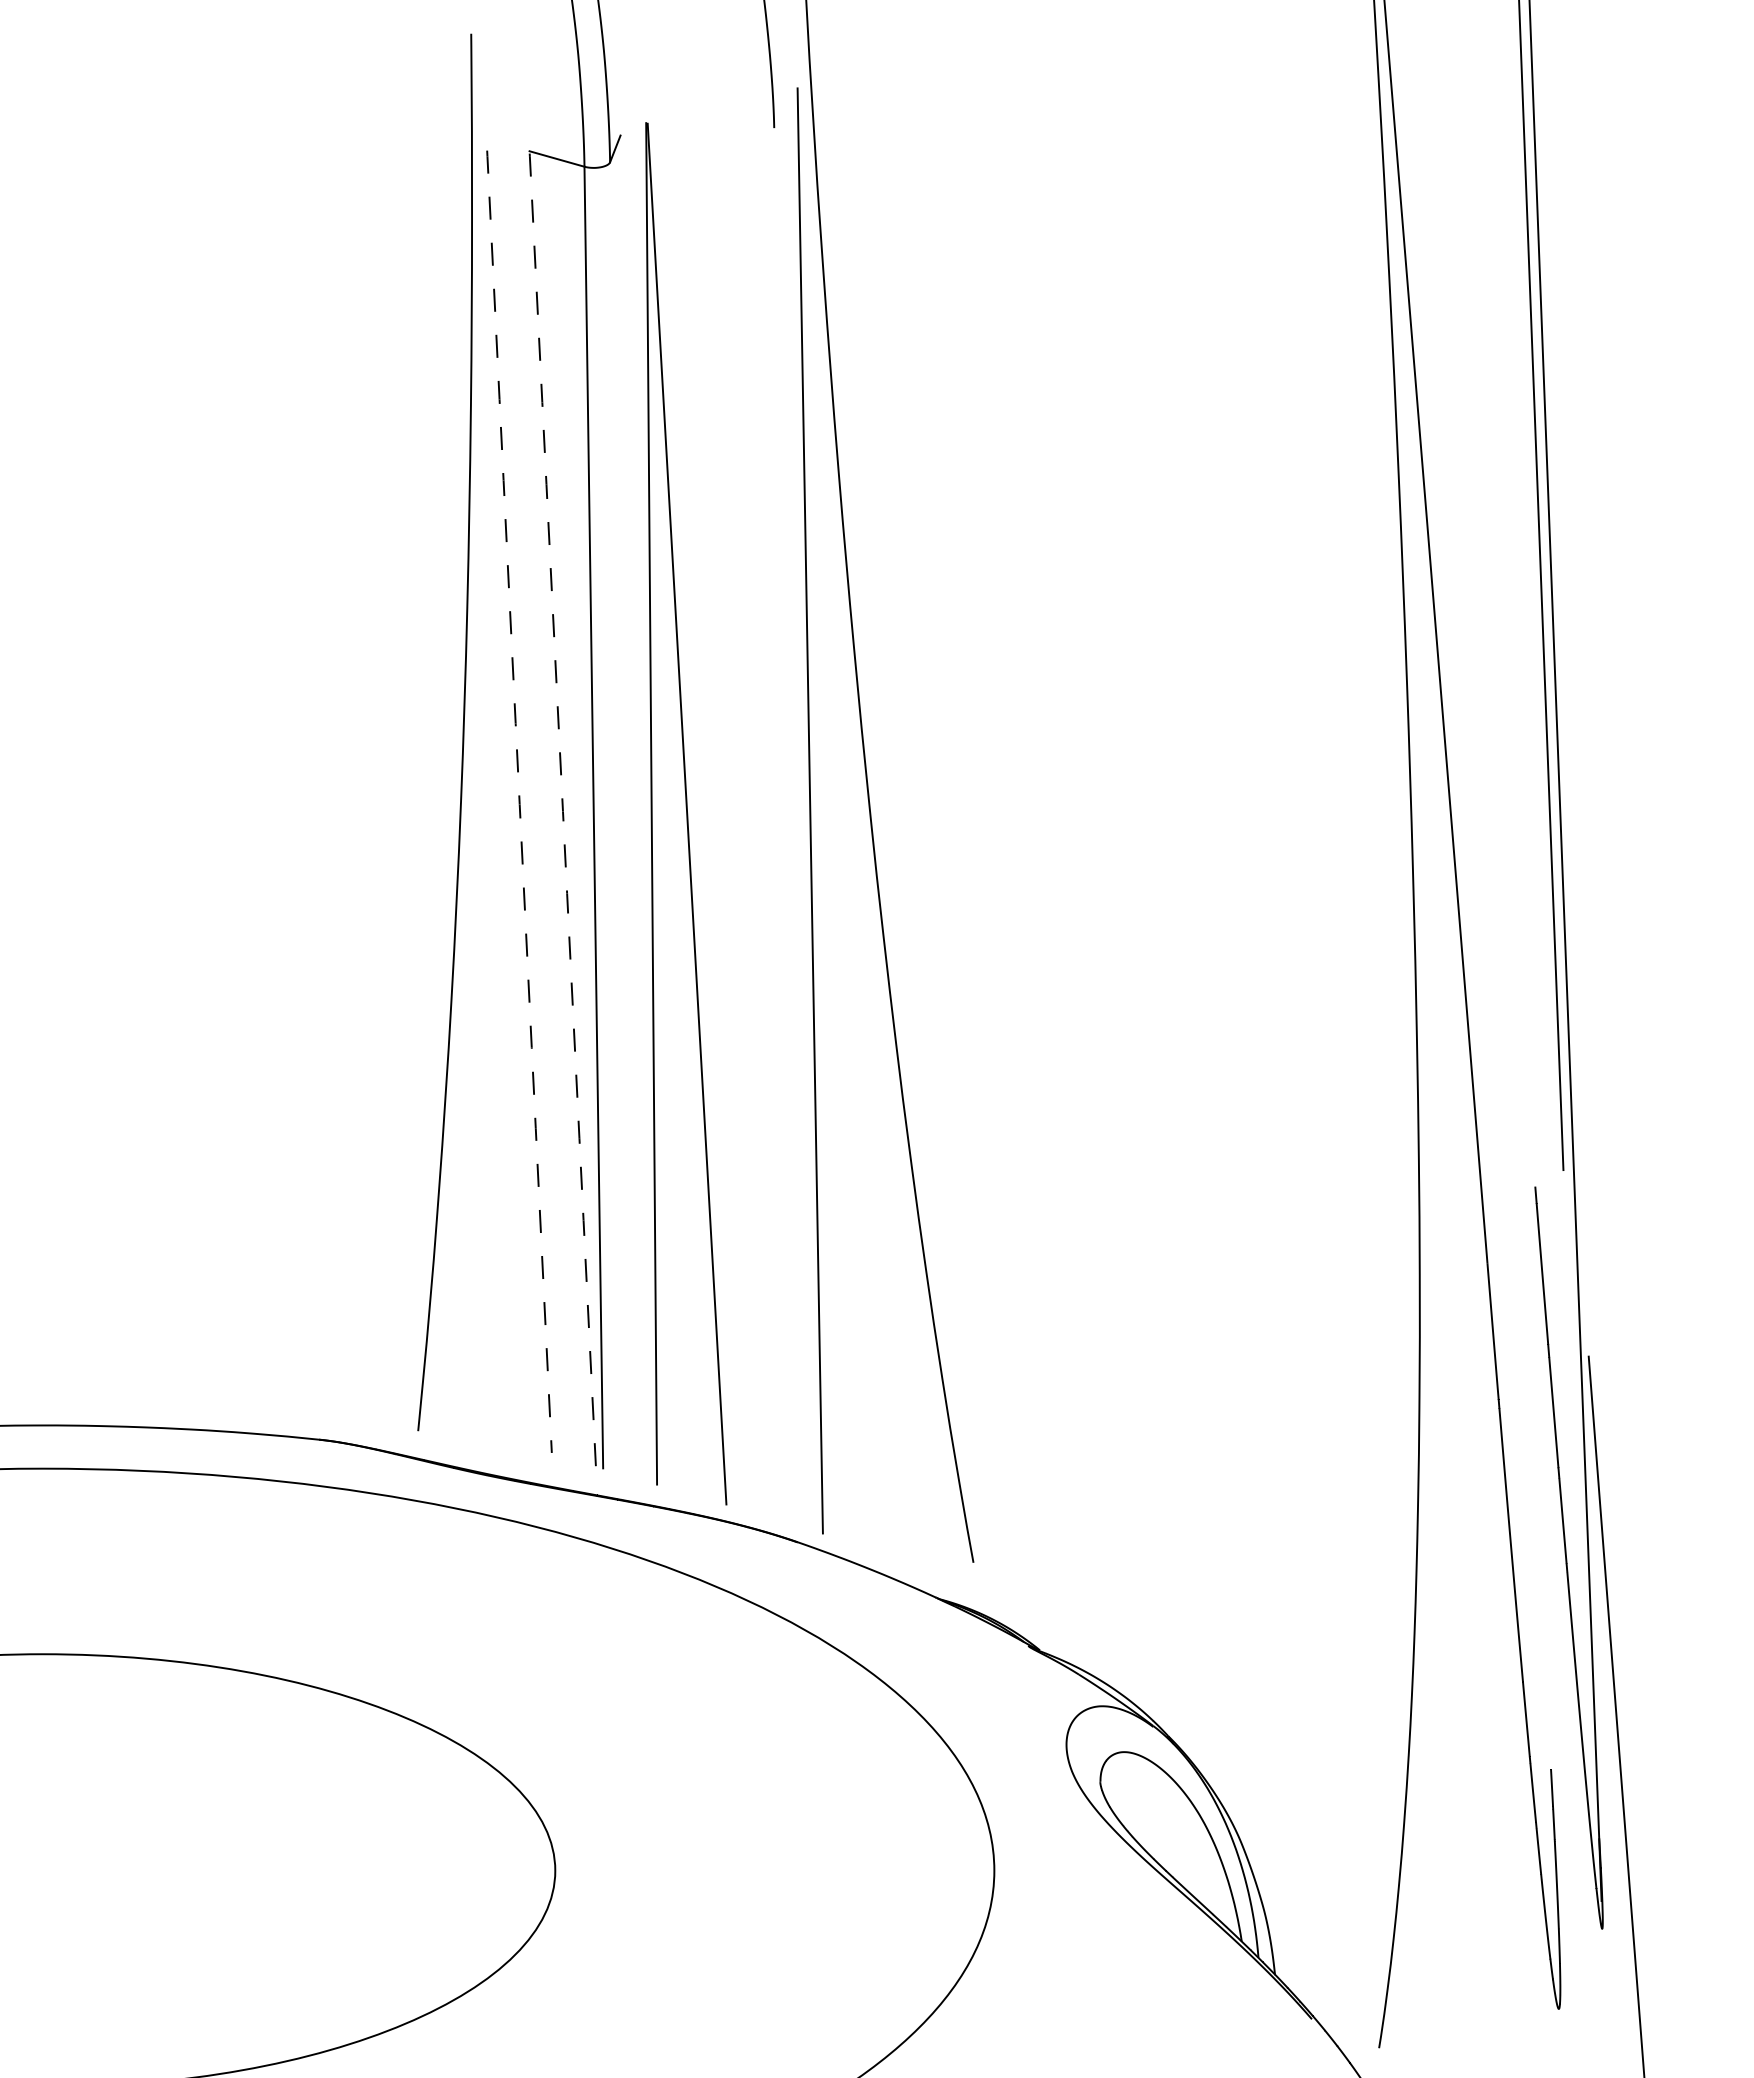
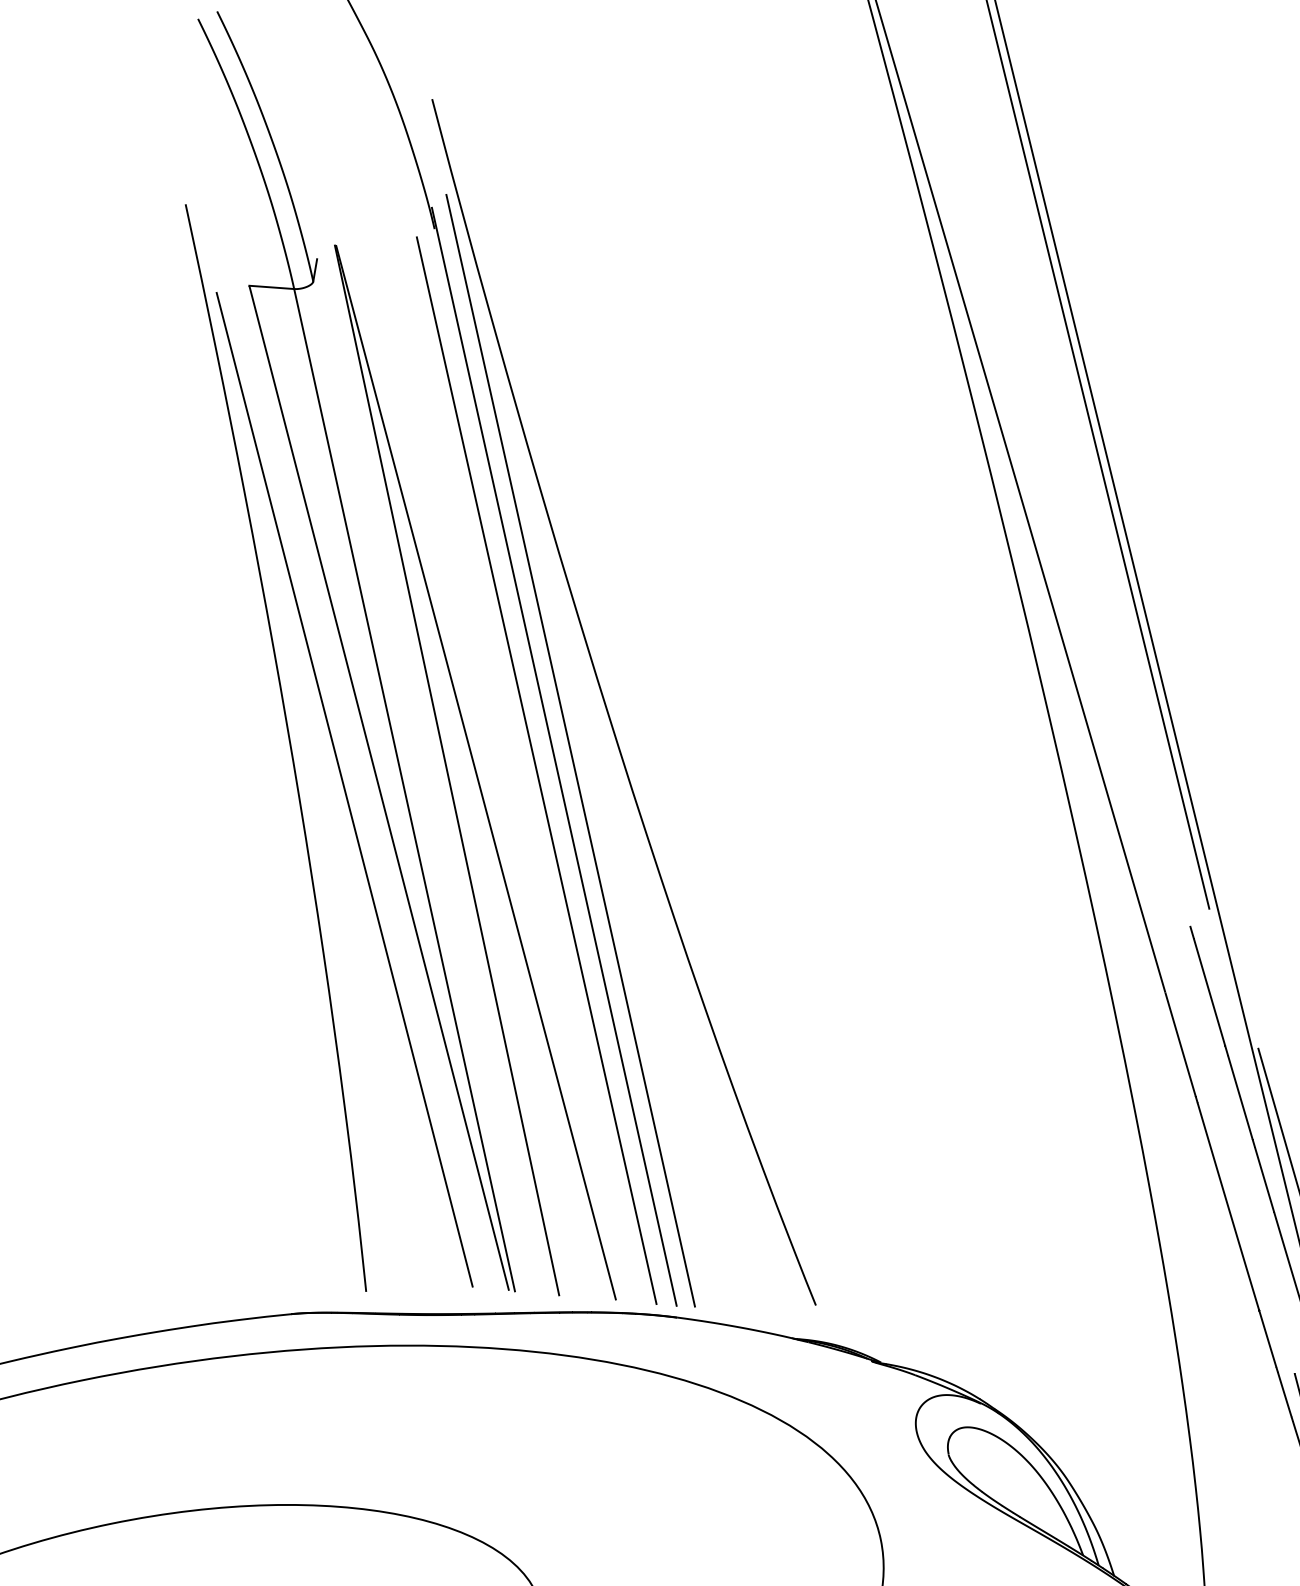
line: (519, 801) -> (344, 789), dashed -> solid
line: (562, 808) -> (378, 788), dashed -> solid
line: (788, 814) -> (554, 756), added
line: (762, 826) -> (536, 770), added

